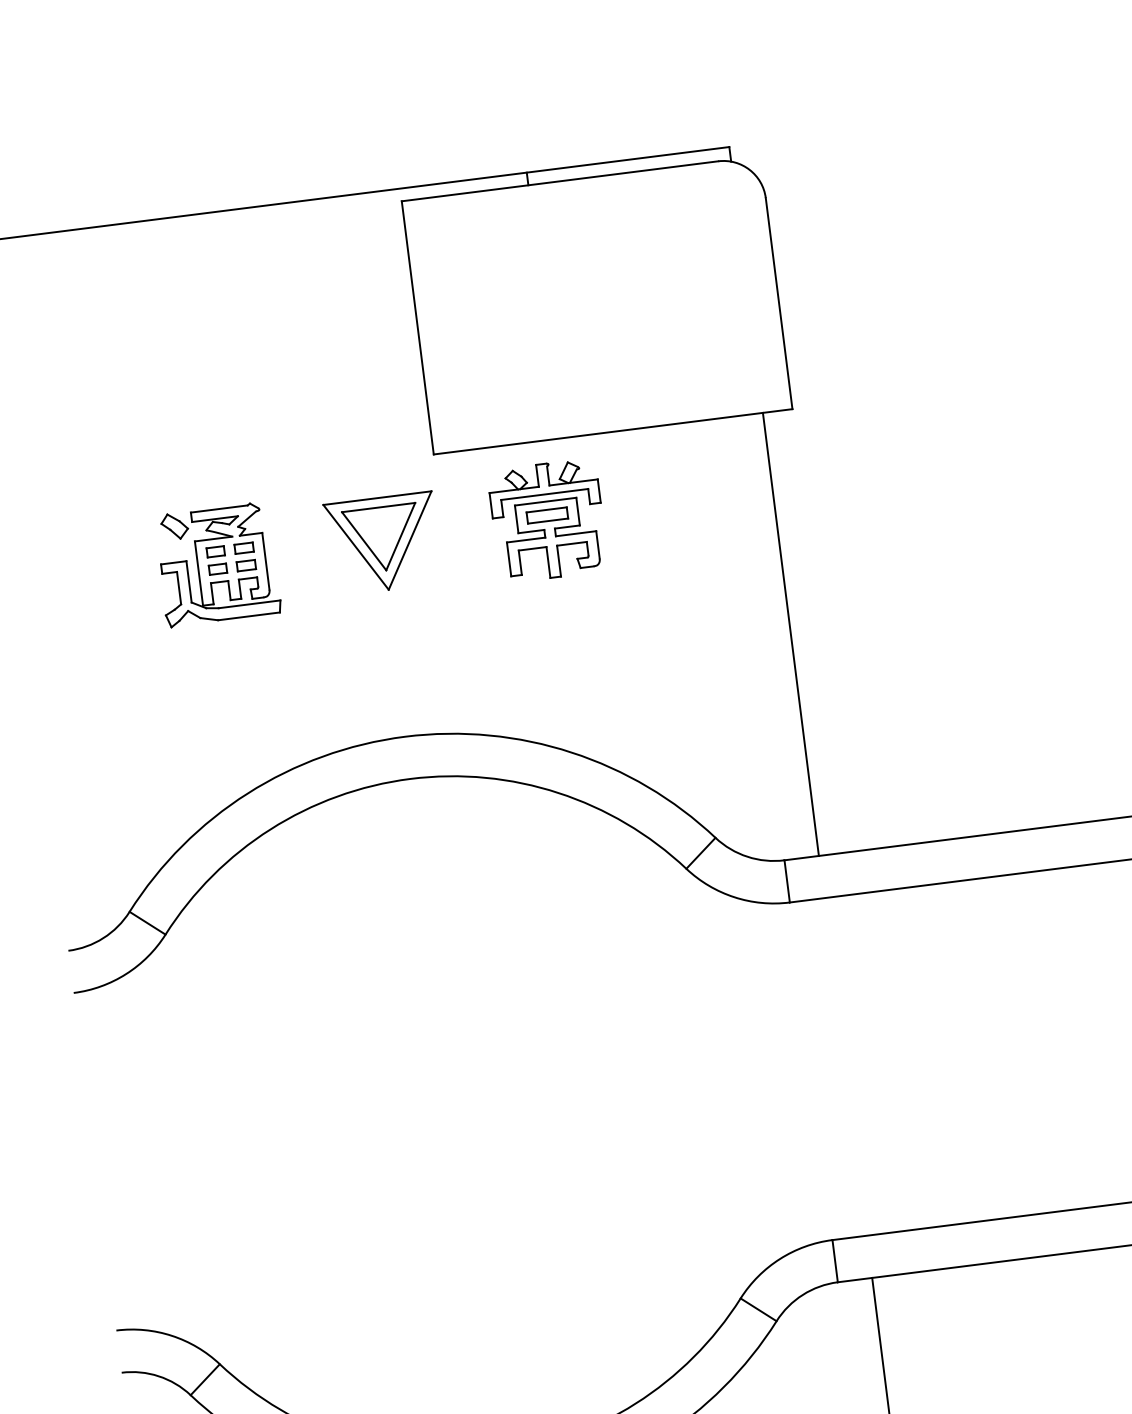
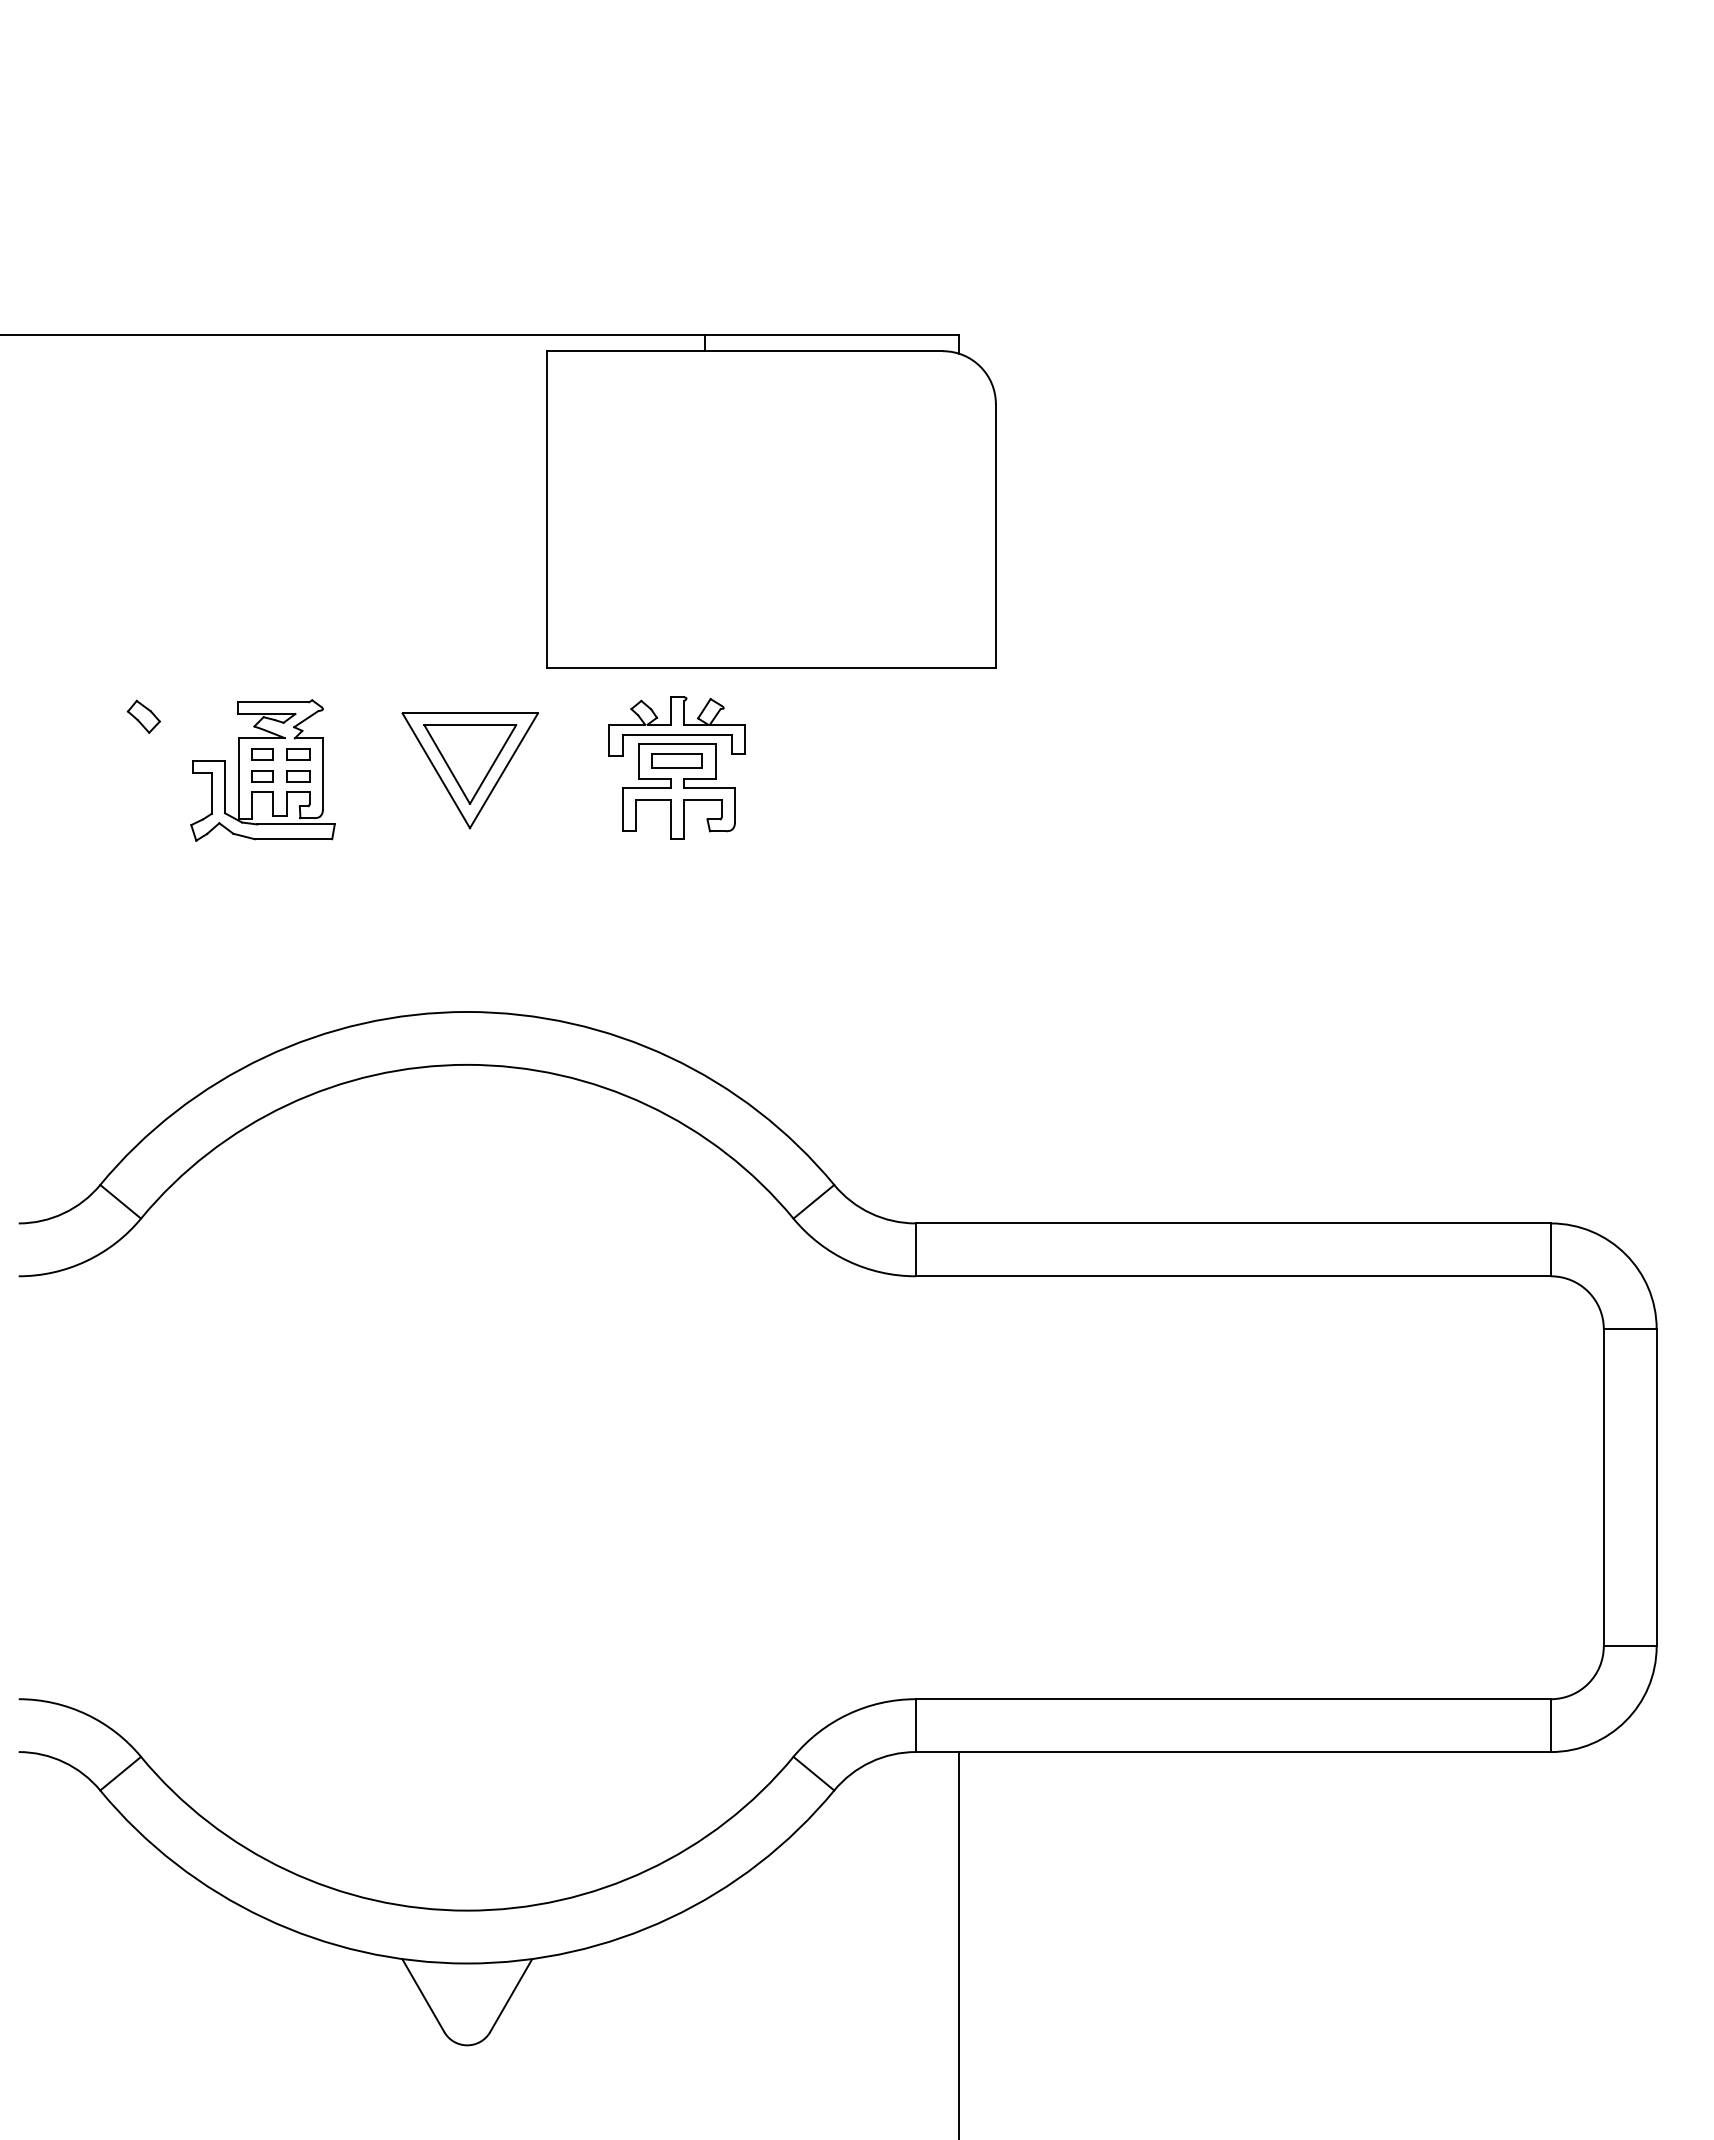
part: (174, 526) -> (143, 716), moved
line: (790, 634) -> (958, 945), removed

